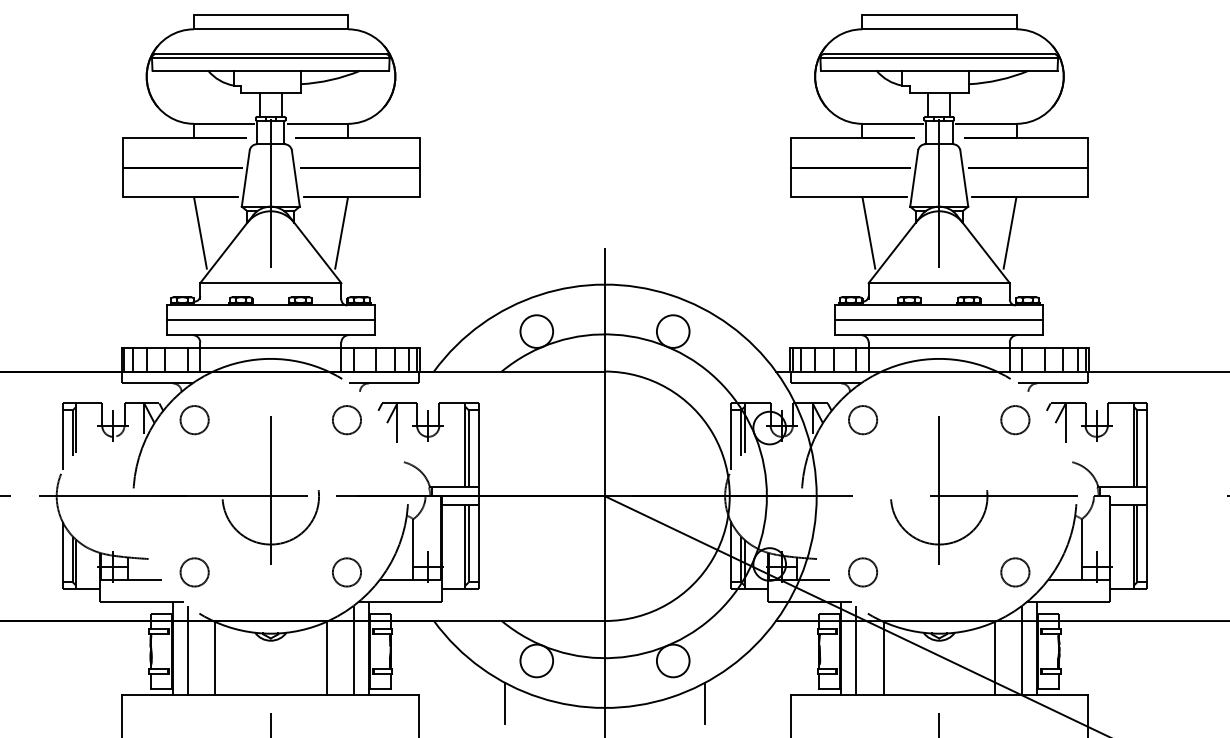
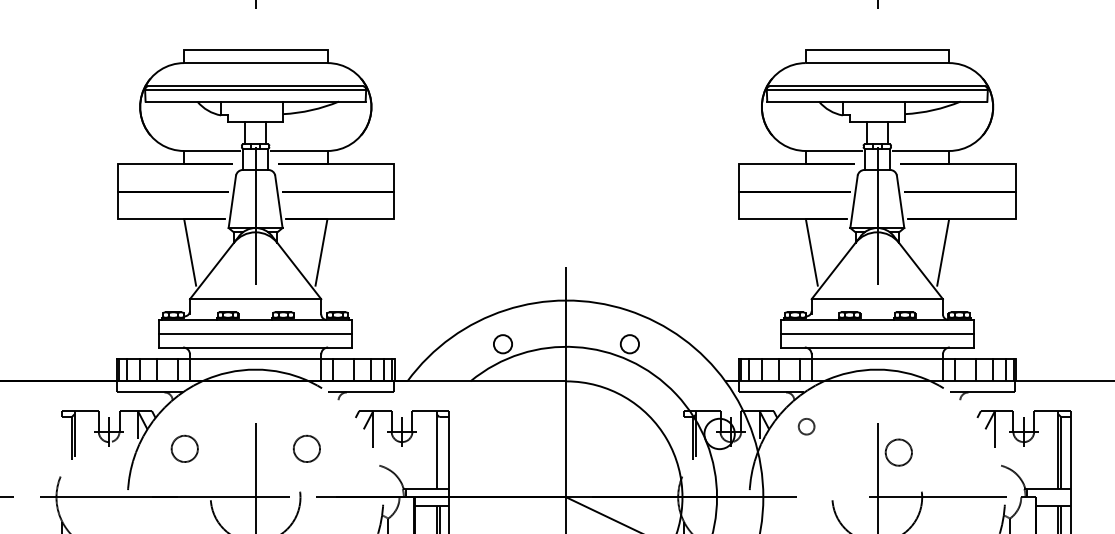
circle: (536, 331) -> (502, 344), size x0.6
circle: (672, 331) -> (629, 344), size x0.6
circle: (194, 420) -> (184, 449), moved
circle: (346, 420) -> (306, 449), moved
circle: (863, 420) -> (806, 426), size x0.6
circle: (1015, 420) -> (898, 452), moved
line: (62, 440) -> (61, 445), removed
line: (731, 440) -> (684, 445), removed
line: (468, 448) -> (439, 452), removed

